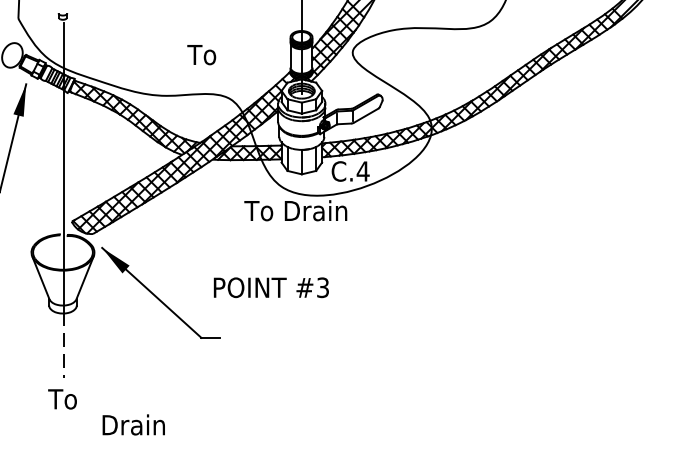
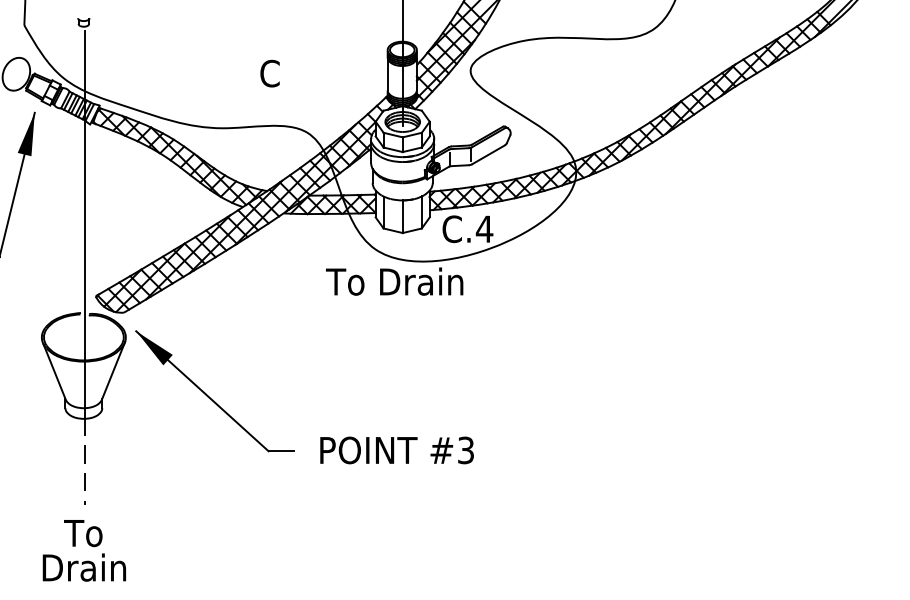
text: (201, 54) -> (268, 73), To -> C
text: (270, 287) -> (396, 450), moved
text: (133, 424) -> (83, 567), moved

